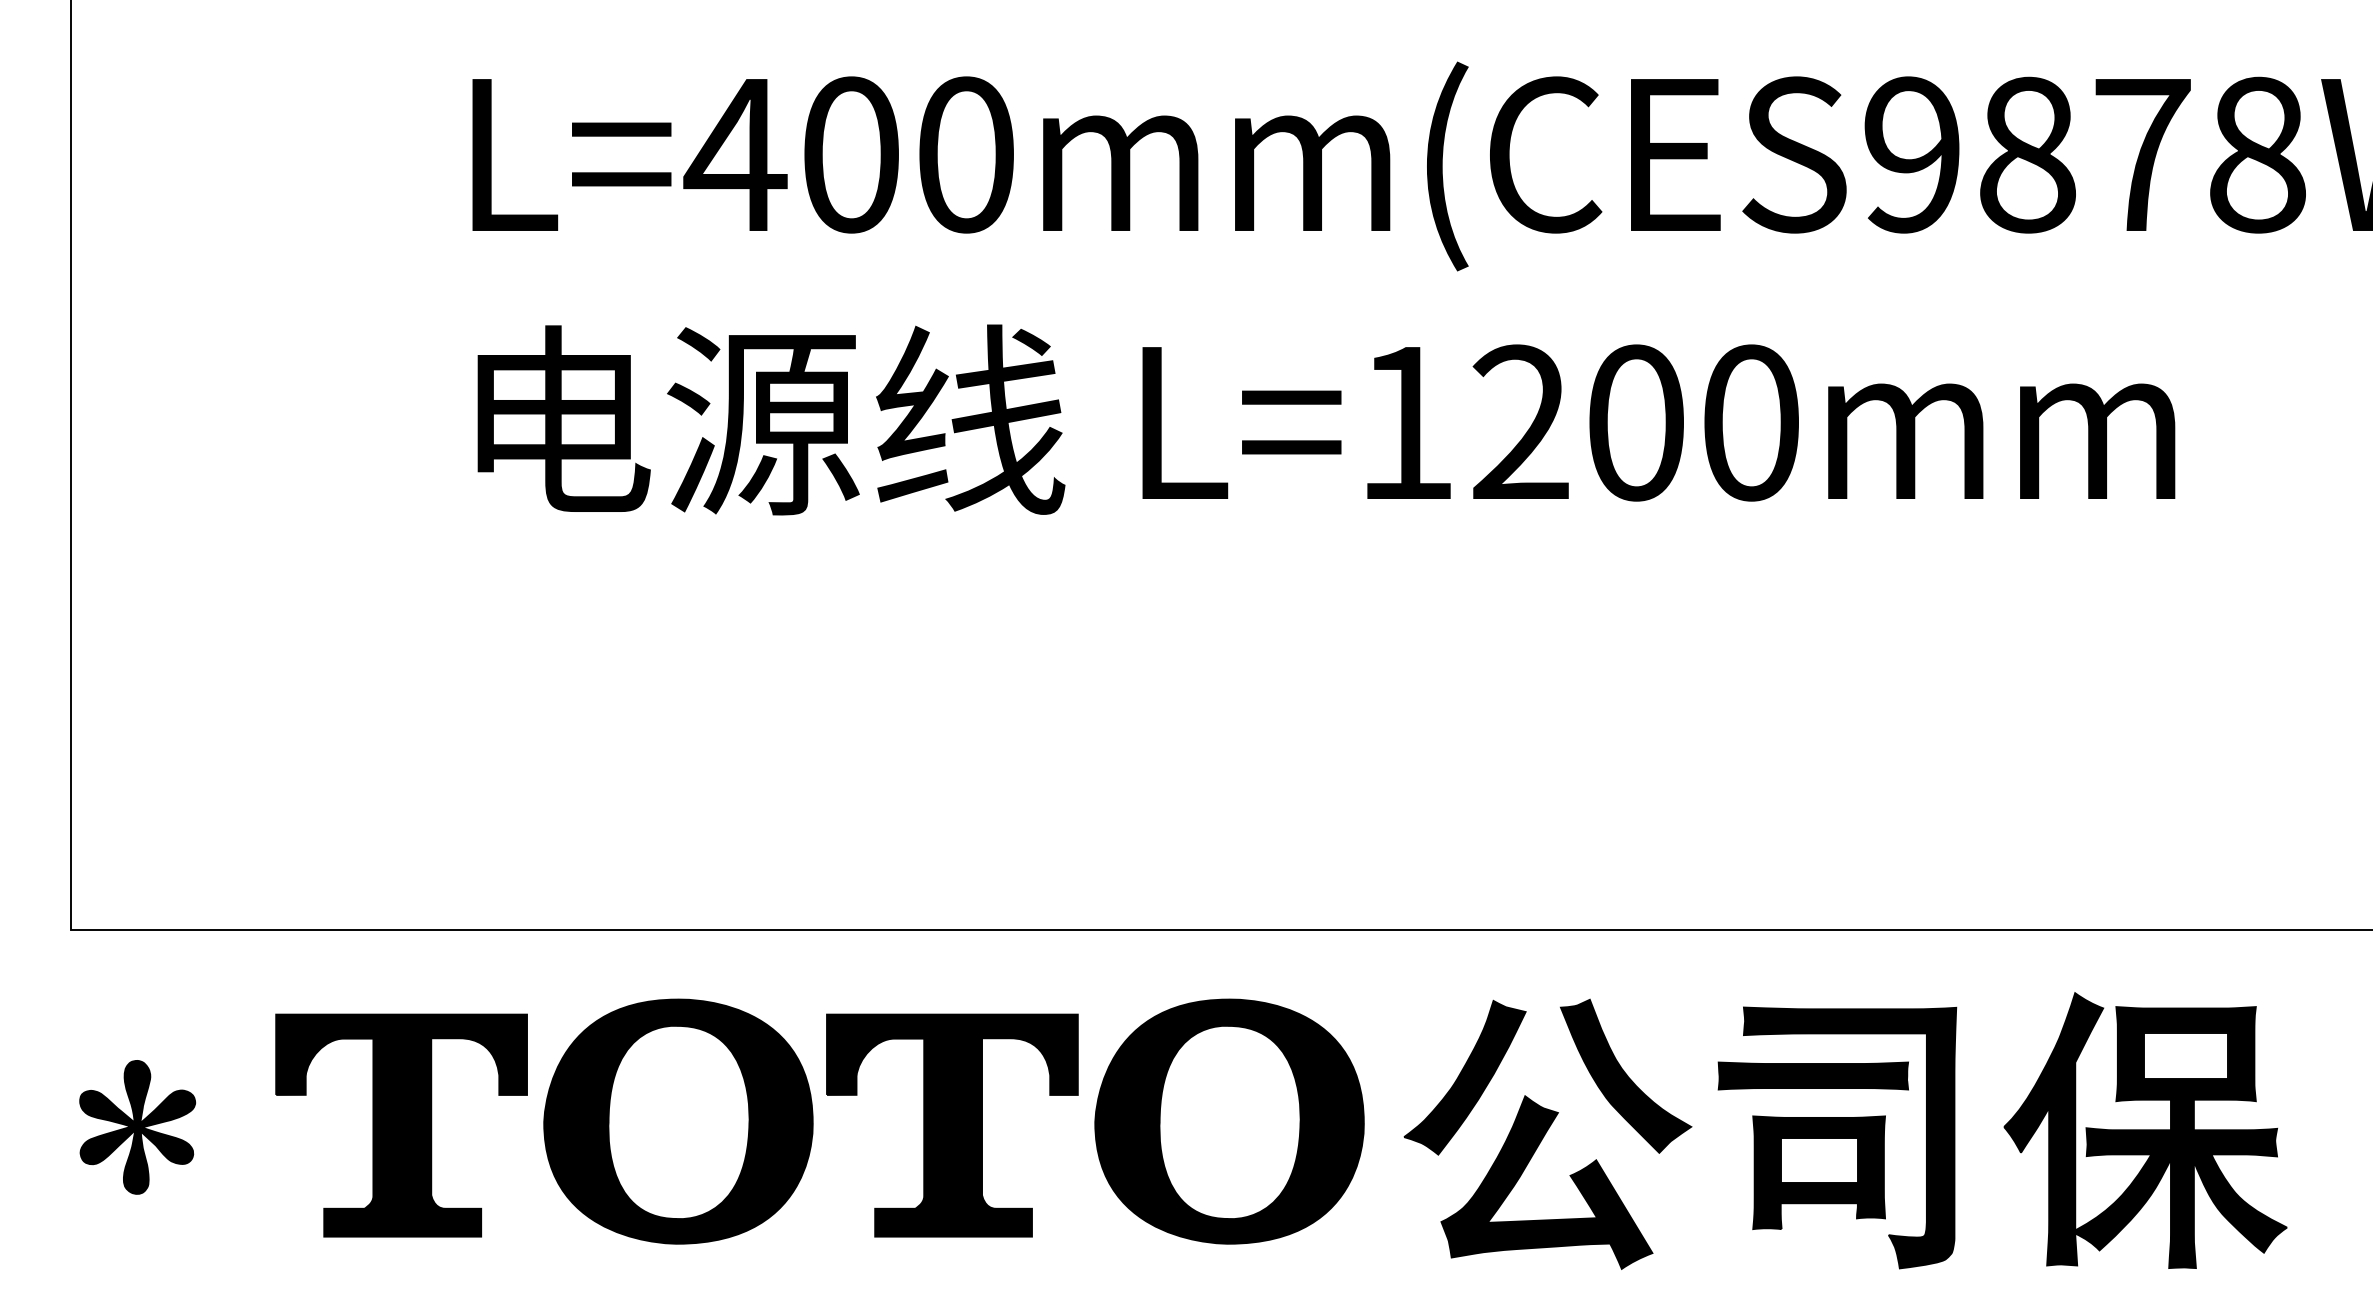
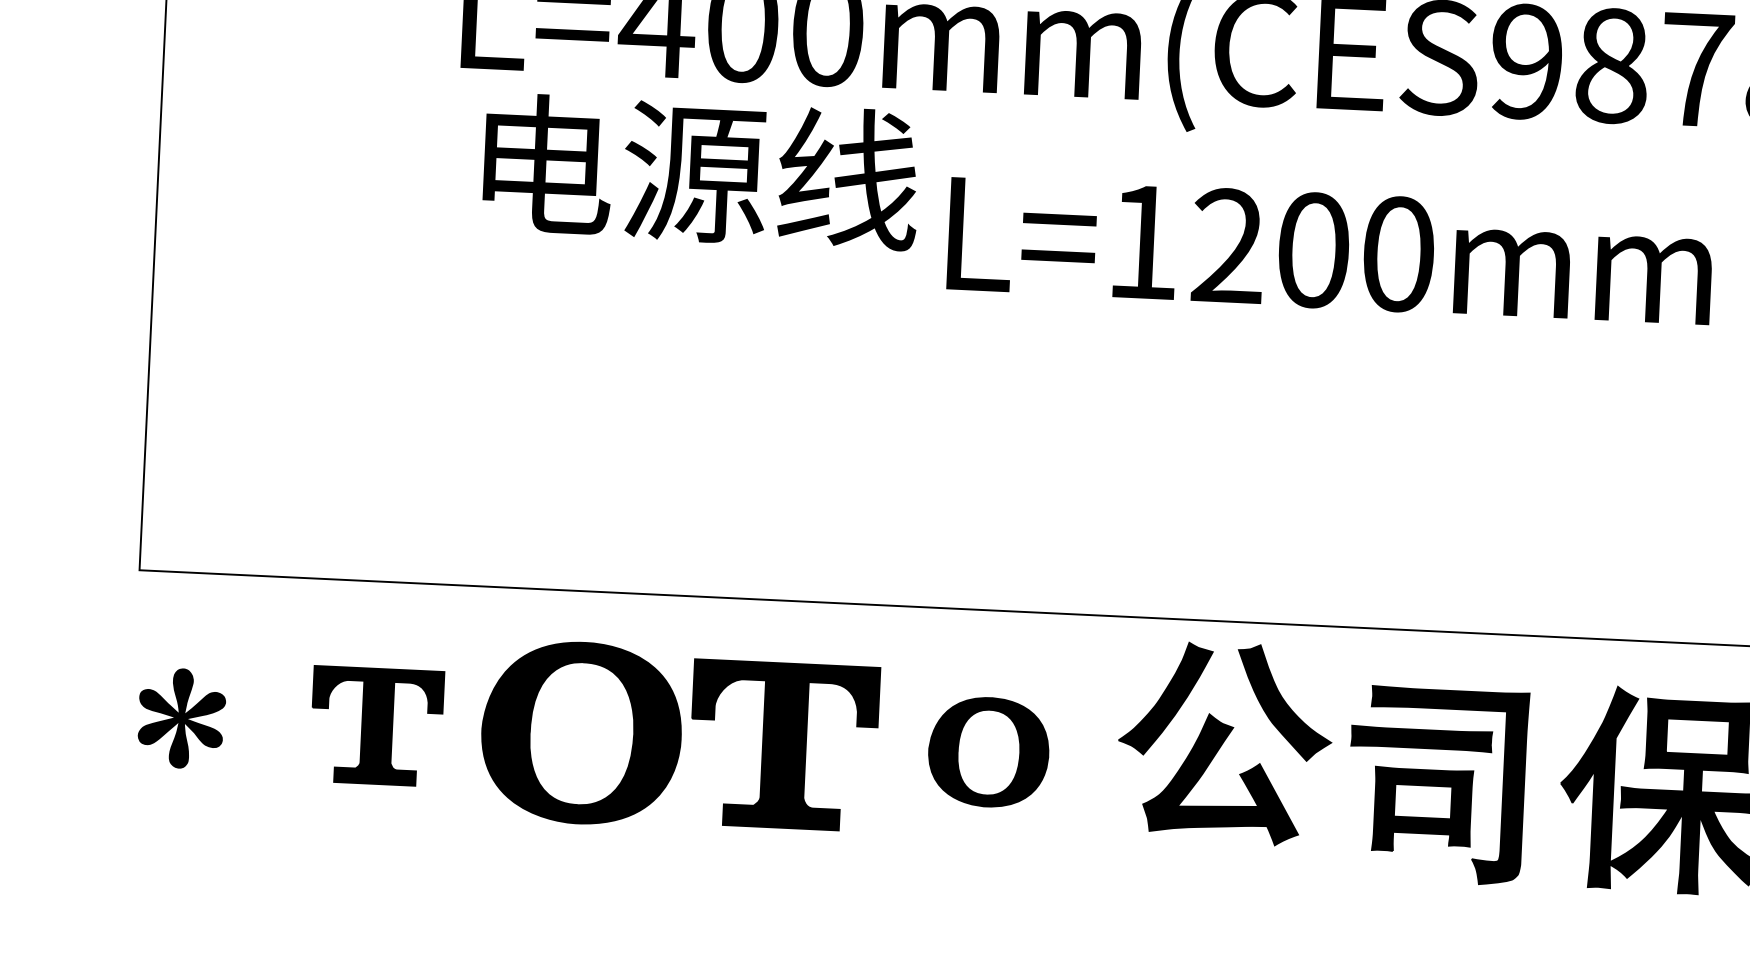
text: (771, 419) -> (701, 171), moved
part: (1229, 1121) -> (988, 752), size x0.6
part: (401, 1125) -> (376, 726), size x0.7
part: (1547, 1133) -> (1224, 742), moved

